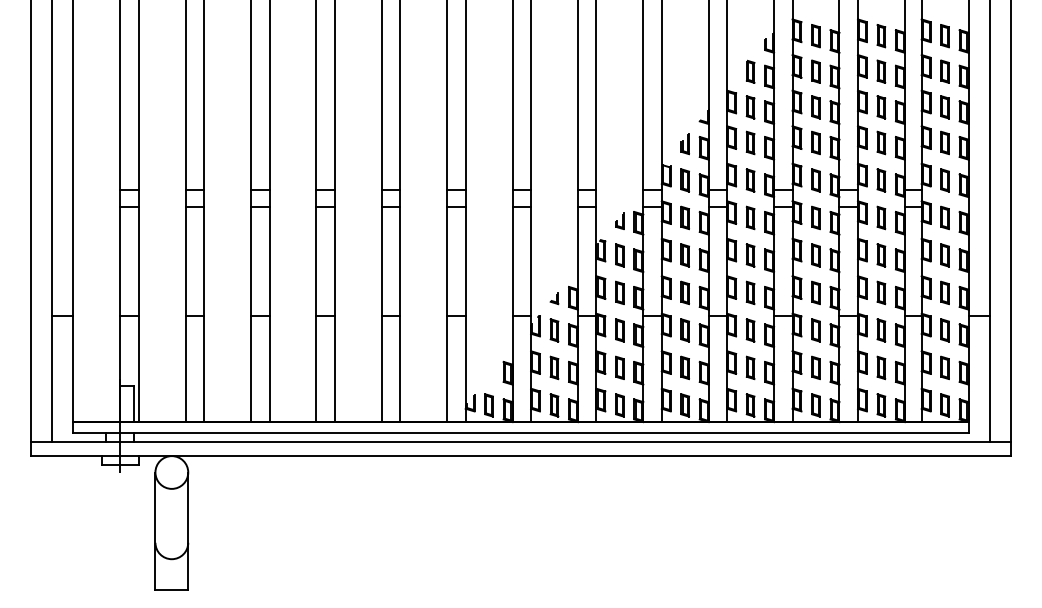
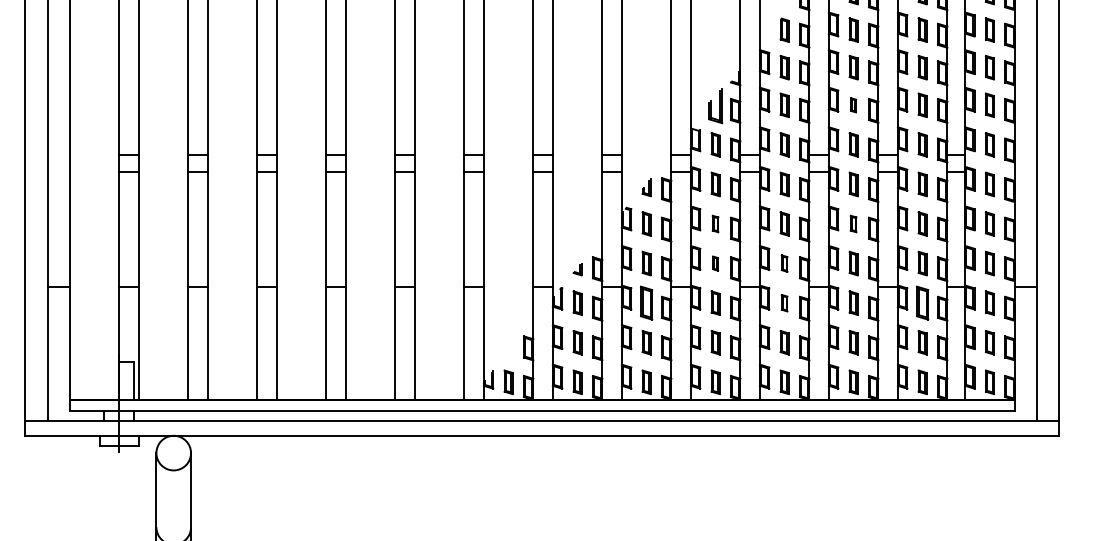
part: (815, 142) -> (853, 104), size x0.6
part: (684, 144) -> (714, 106), size x1.6
part: (684, 255) -> (714, 224), size x0.7
part: (815, 255) -> (853, 224), size x0.7
part: (684, 292) -> (714, 263), size x0.6
part: (750, 292) -> (784, 263), size x0.7
part: (619, 330) -> (646, 303), size x1.4
part: (750, 330) -> (784, 303), size x0.7
part: (881, 330) -> (922, 303), size x1.4

